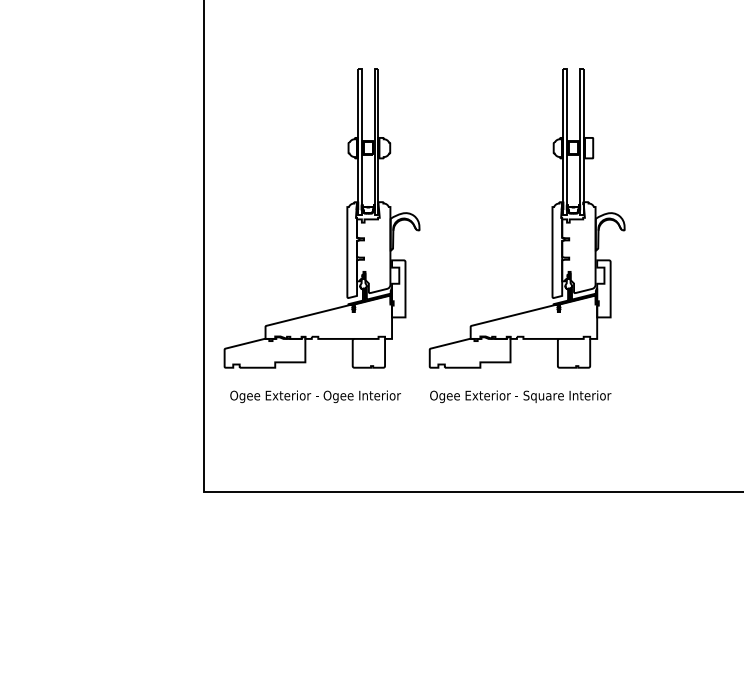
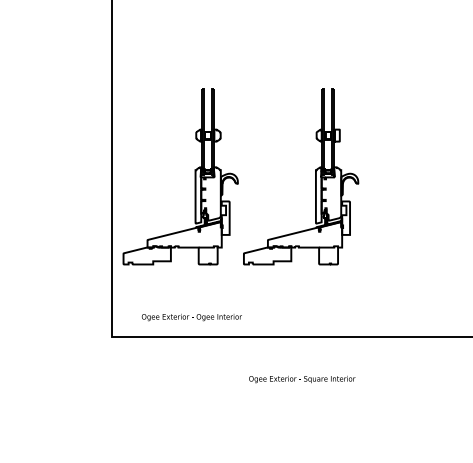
text: (314, 396) -> (191, 317), moved
text: (521, 396) -> (302, 379), moved

